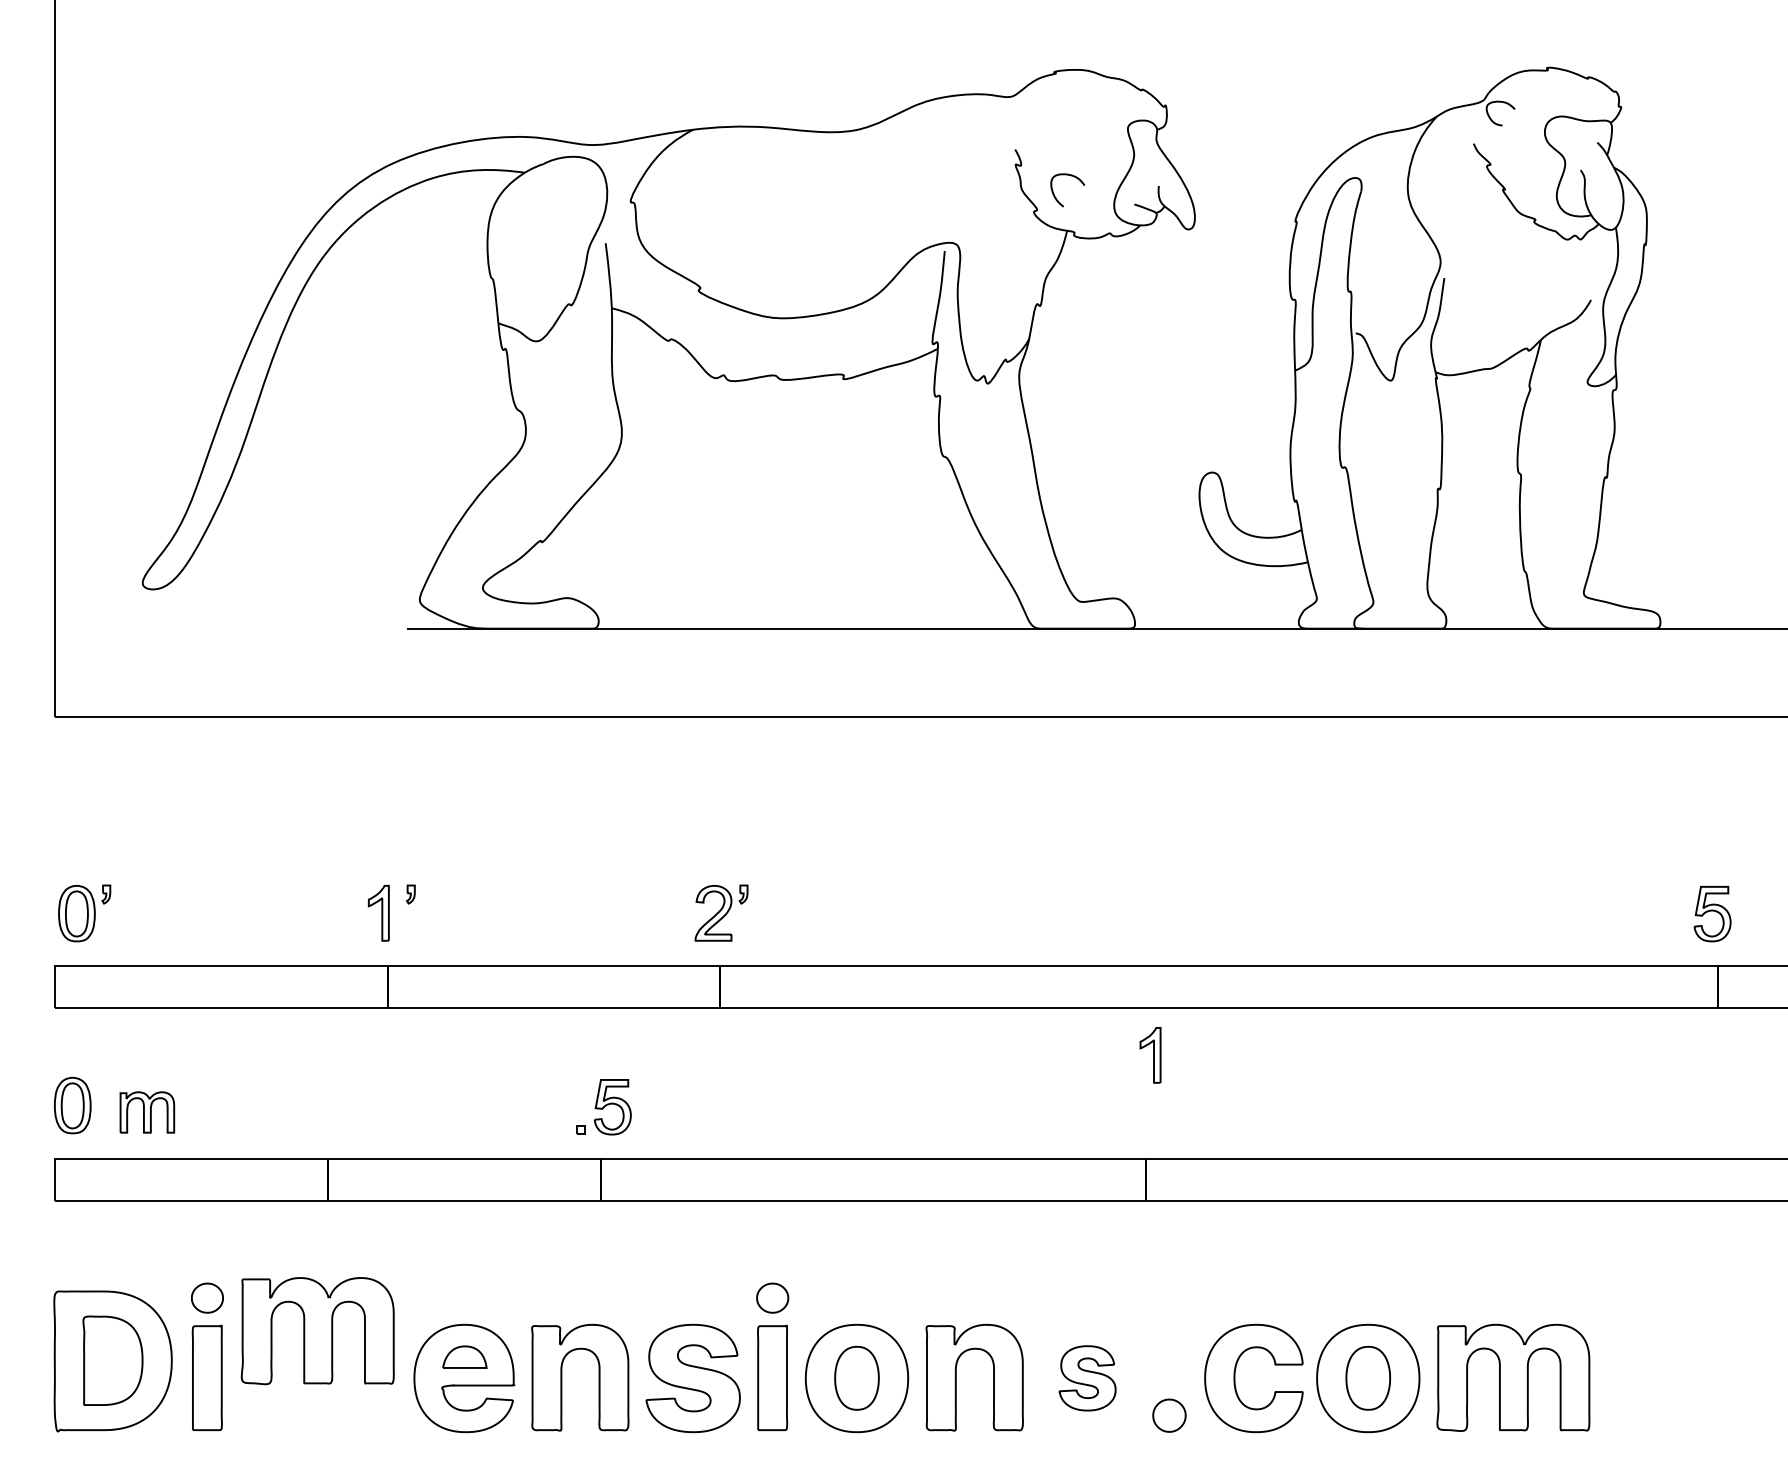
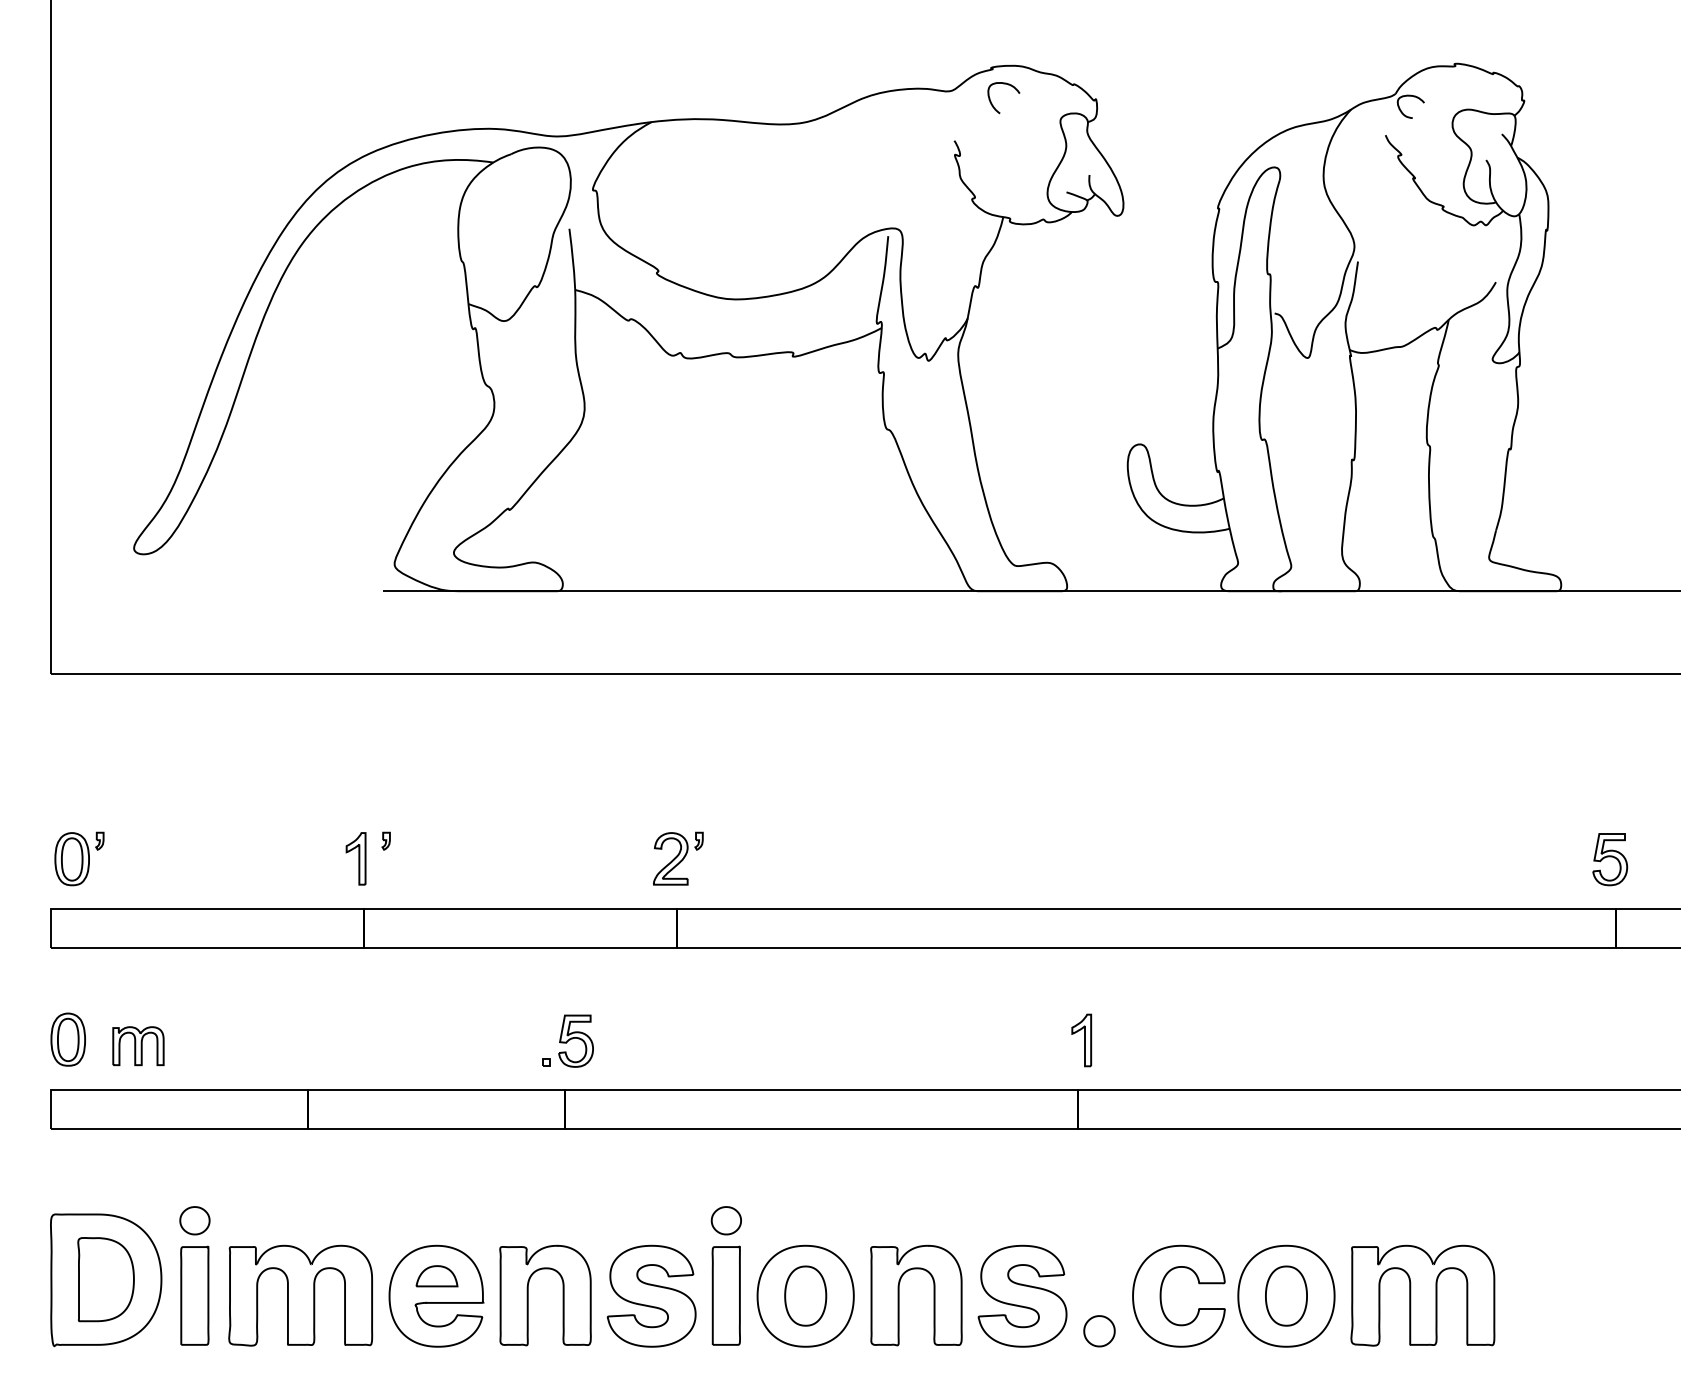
curve: (1057, 199) -> (994, 106), moved
part: (1150, 1055) -> (1081, 1040), moved
part: (317, 1330) -> (300, 1295), moved
part: (1087, 1377) -> (1022, 1295), size x1.67

